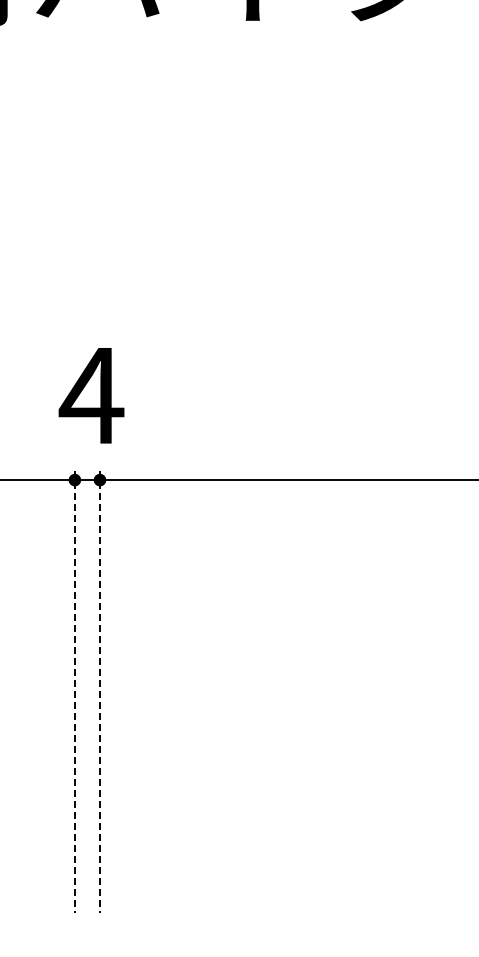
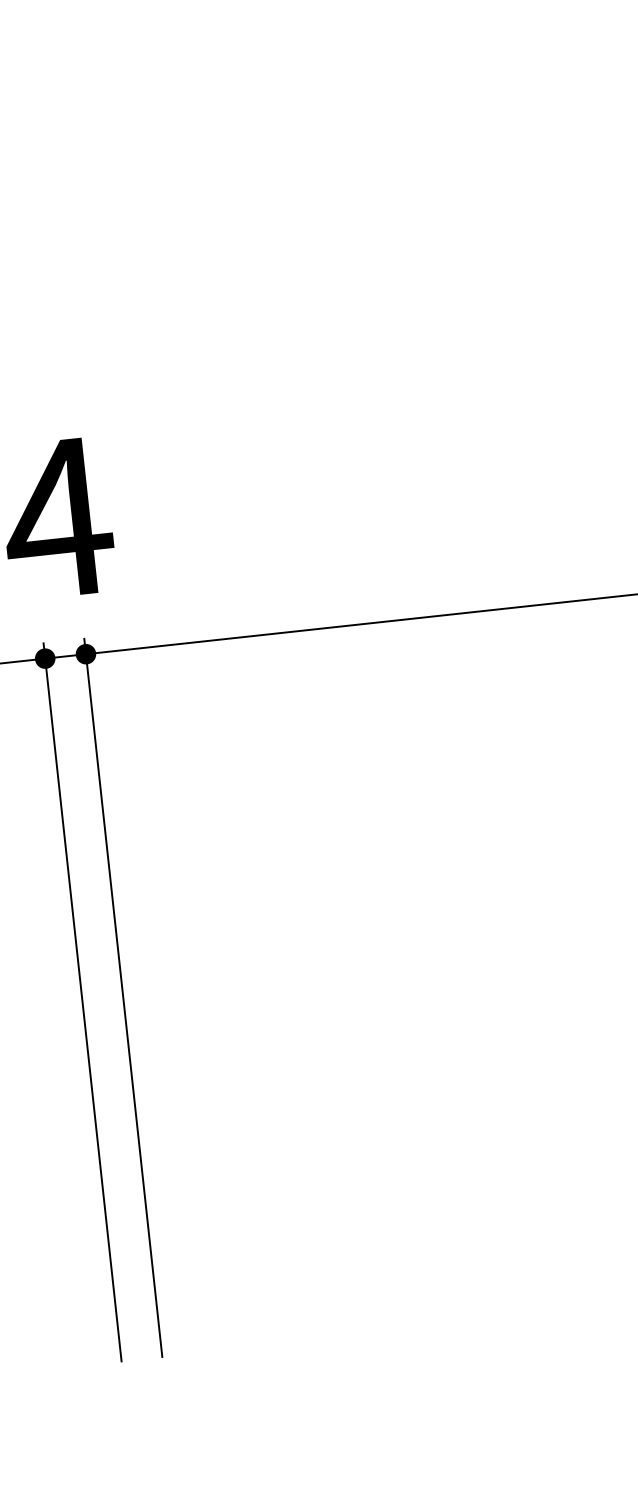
line: (74, 692) -> (82, 1003), dashed -> solid
line: (99, 692) -> (122, 999), dashed -> solid

